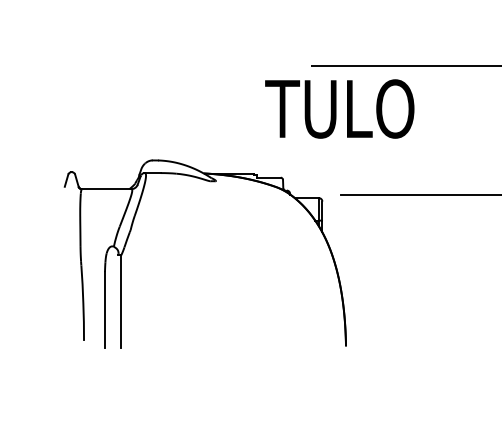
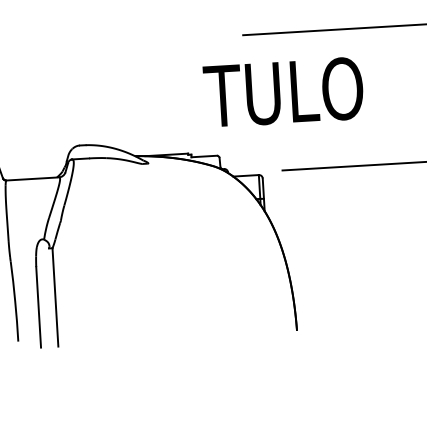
text: (339, 108) -> (283, 91), moved

